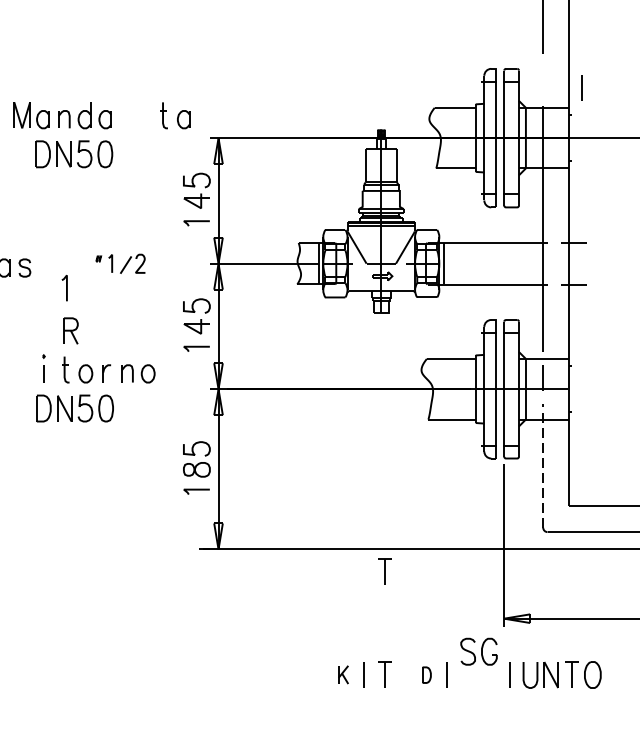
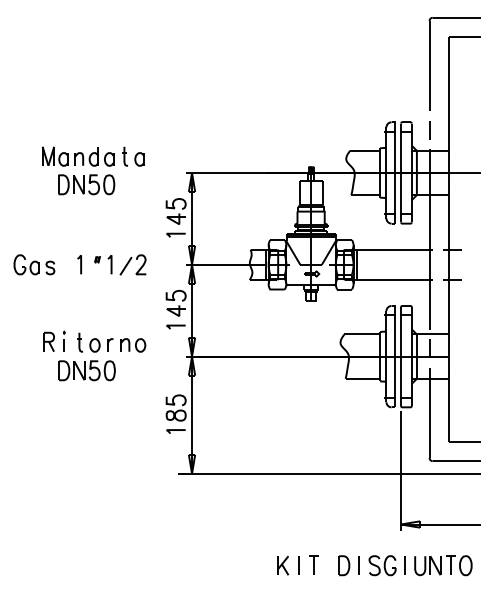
line: (581, 88) -> (429, 130), moved
part: (175, 115) -> (133, 156), moved
part: (120, 263) -> (120, 264), size x1.43
line: (66, 287) -> (80, 264), moved
part: (70, 330) -> (48, 341), moved
line: (543, 465) -> (429, 412), dashed -> solid
part: (384, 570) -> (313, 489), removed
part: (478, 651) -> (382, 565), moved
part: (343, 674) -> (283, 565), size x1.43
part: (426, 674) -> (344, 565), size x1.67

